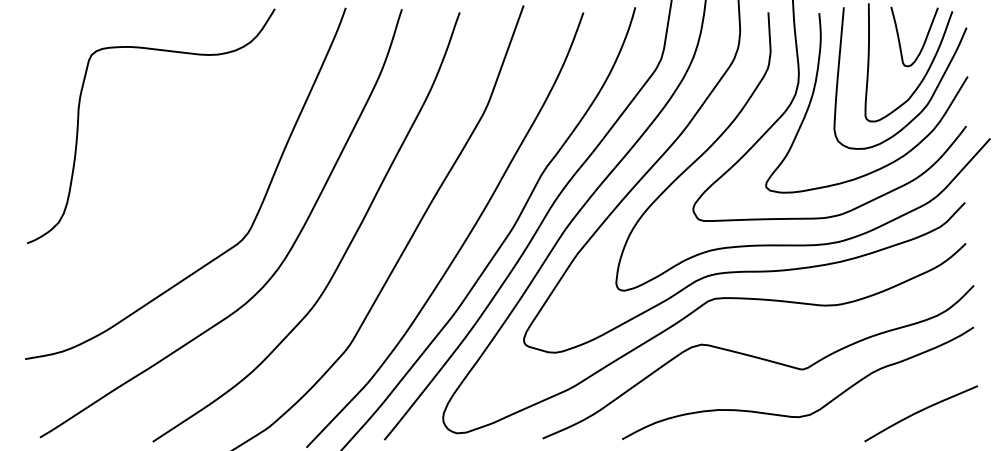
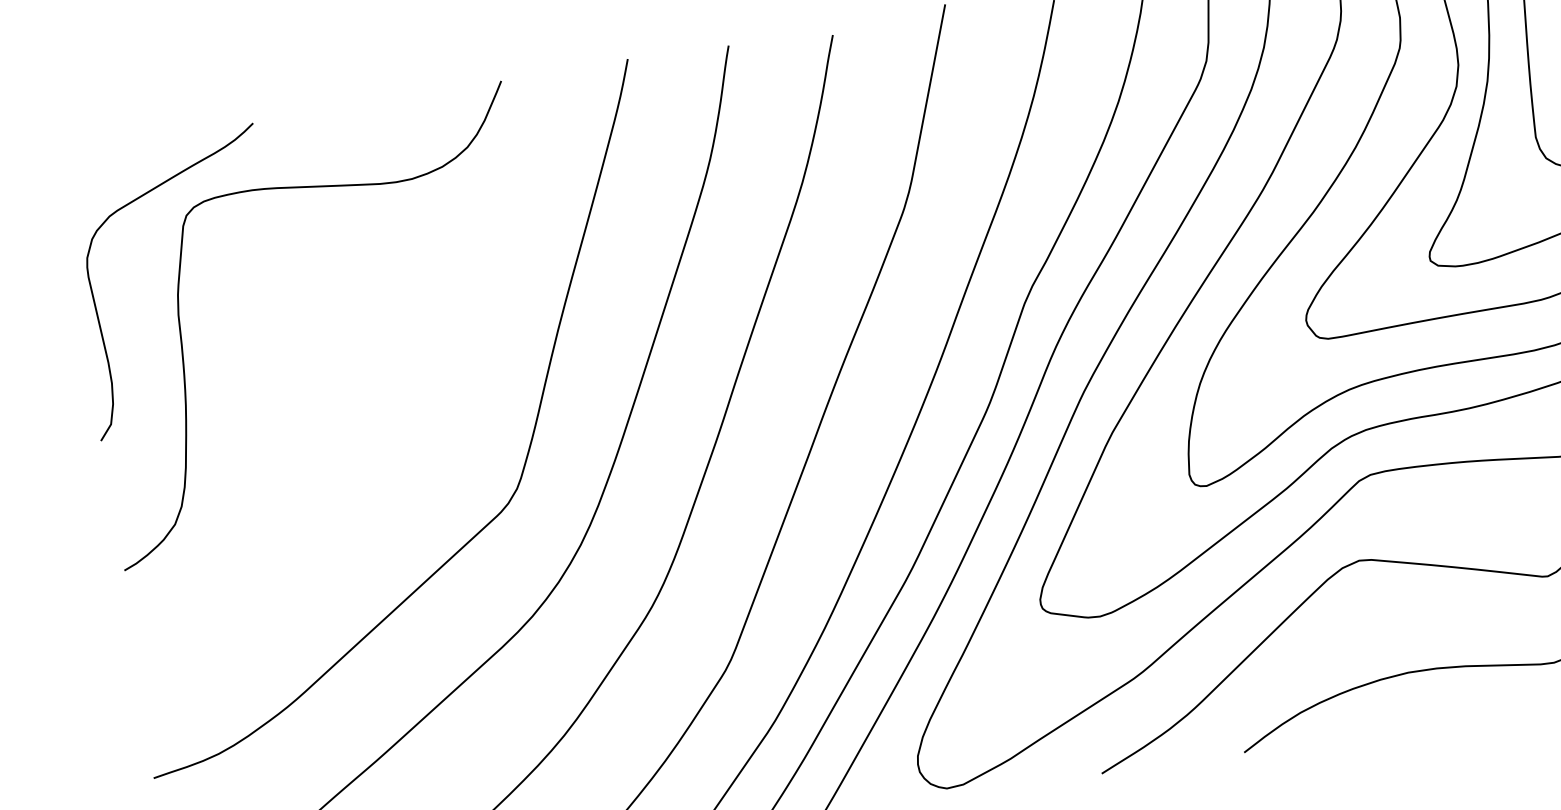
curve: (35, 98) -> (98, 309), added

